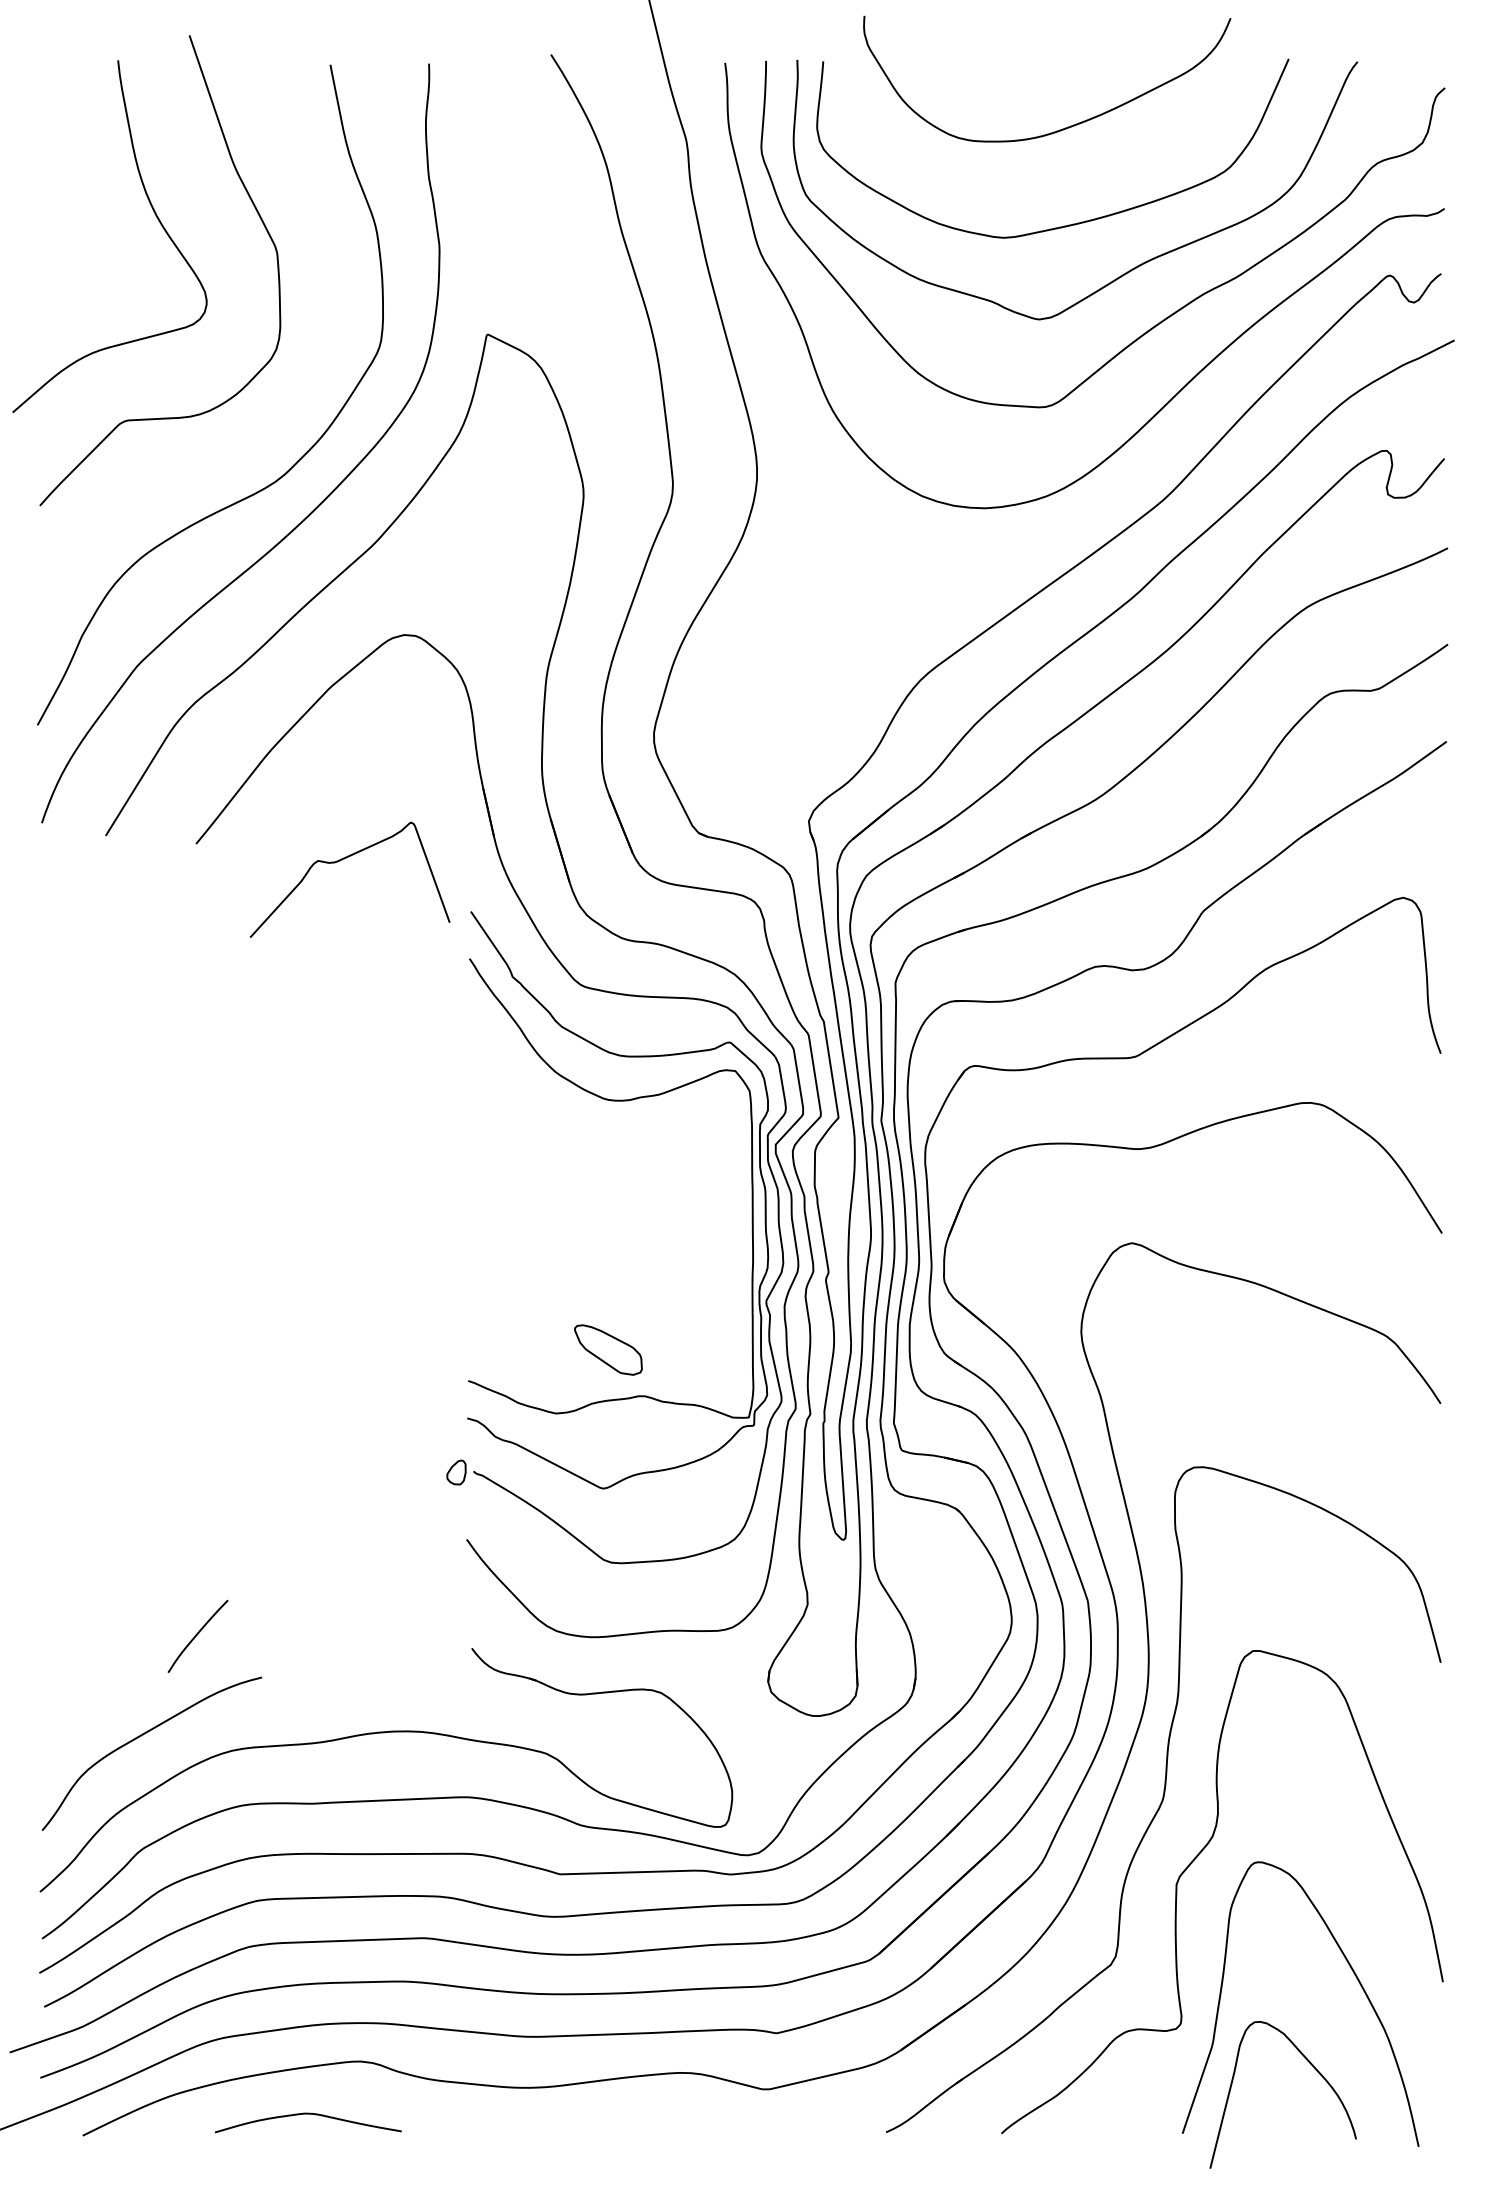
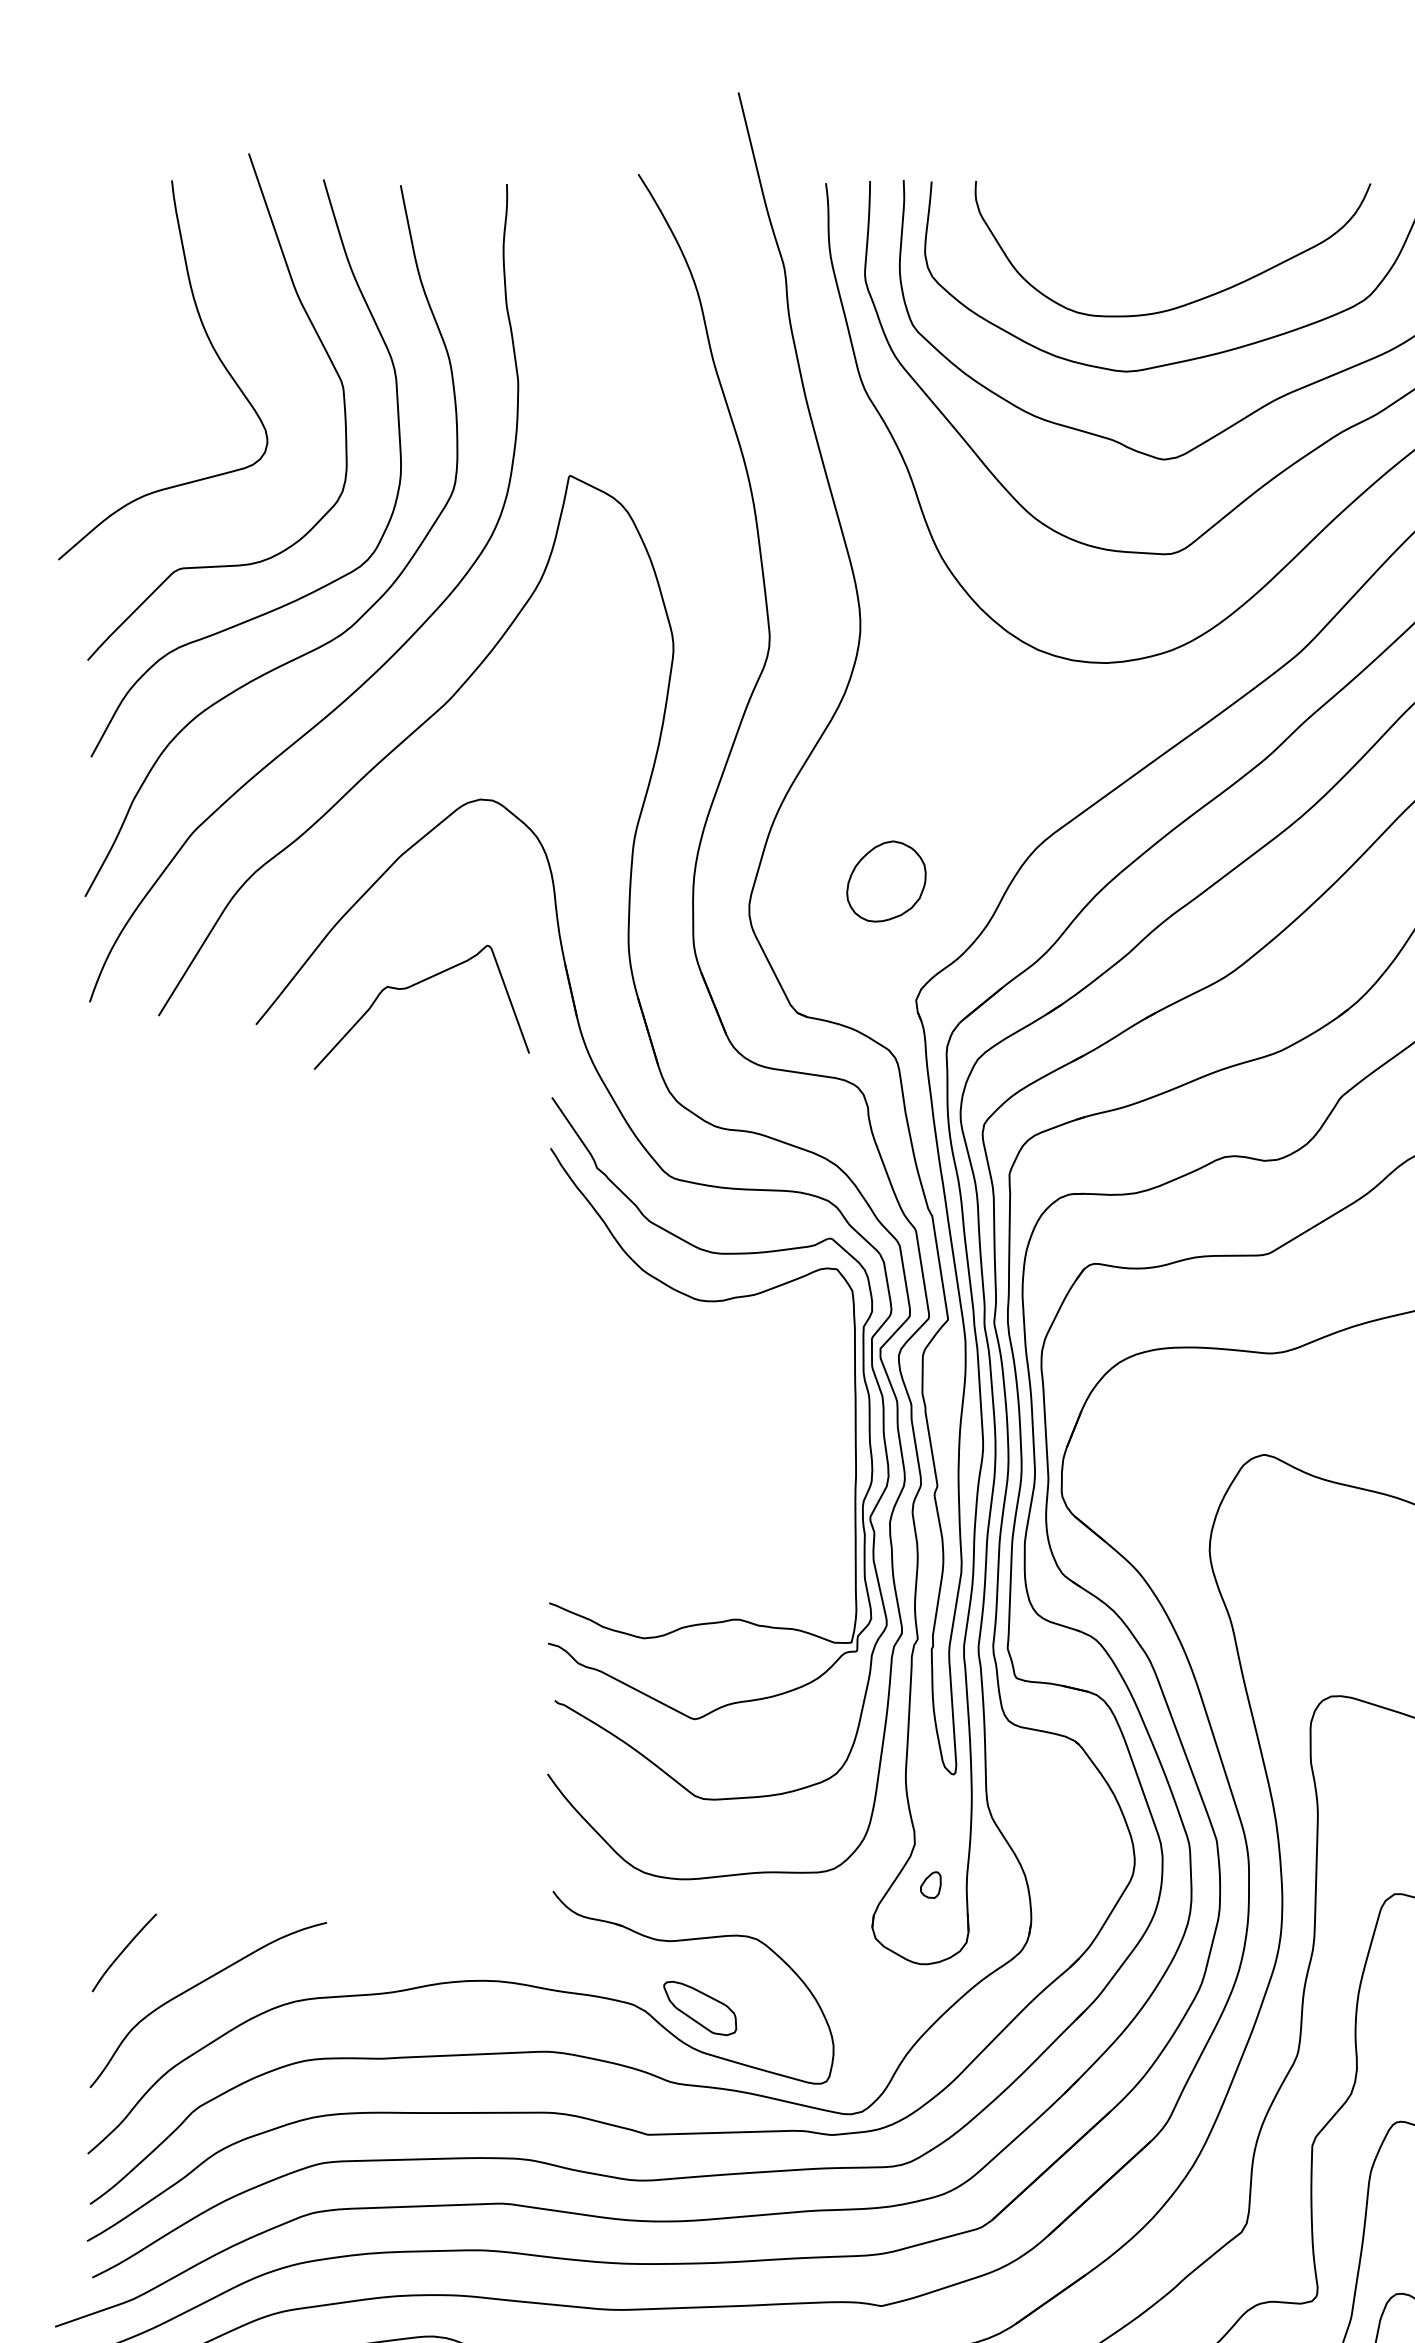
curve: (1065, 127) -> (1192, 301), moved
curve: (244, 443) -> (308, 593), added
part: (781, 711) -> (886, 881), added
curve: (340, 861) -> (411, 987), moved
part: (608, 1349) -> (700, 2007), moved
part: (456, 1472) -> (930, 1885), moved
curve: (197, 1635) -> (123, 1951), moved

